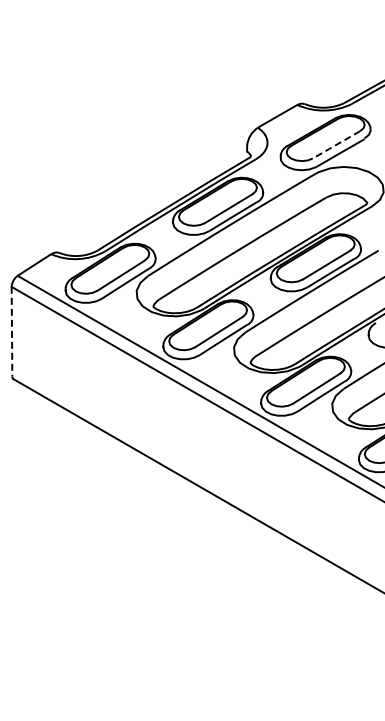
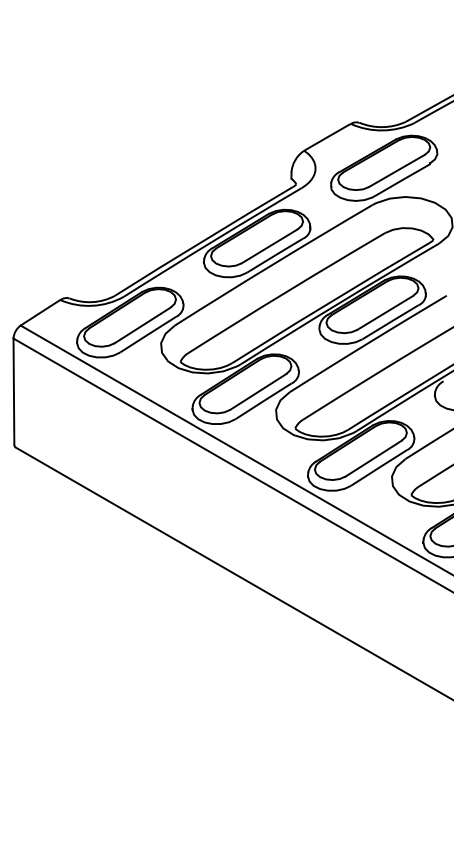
line: (336, 145) -> (396, 171), dashed -> solid
line: (12, 331) -> (14, 391), dashed -> solid

